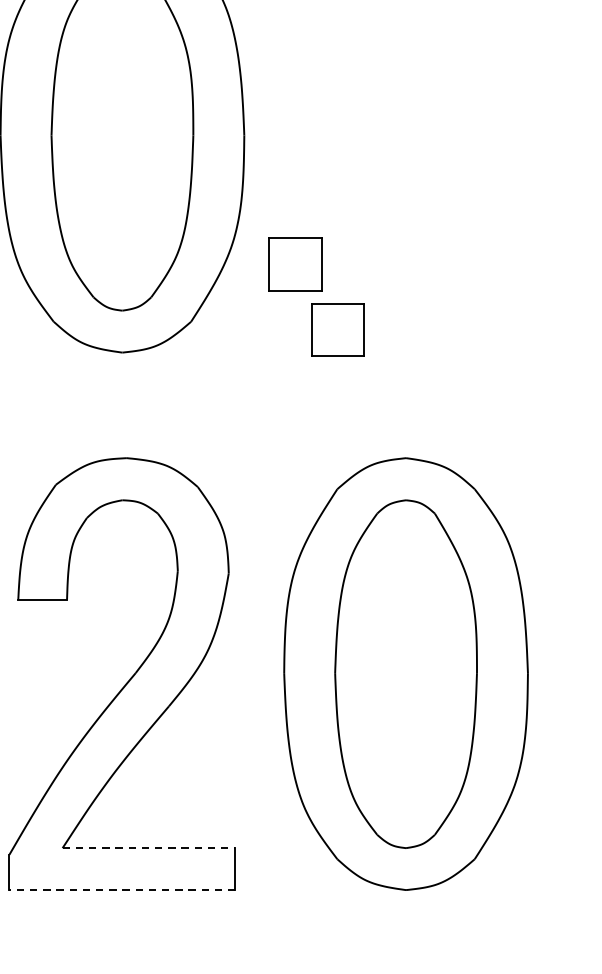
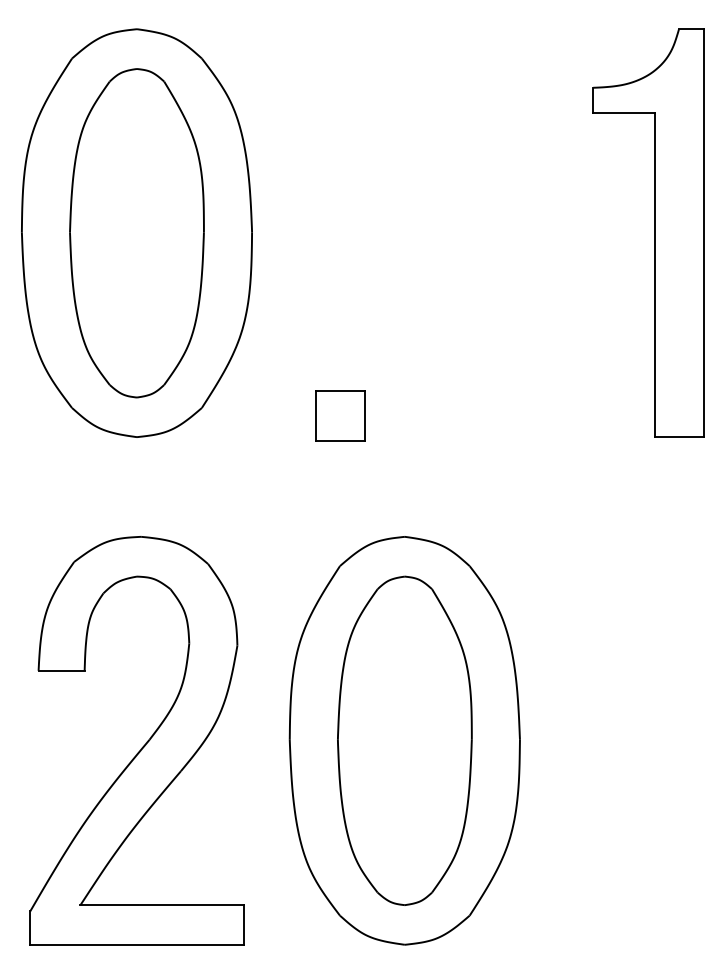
part: (295, 264) -> (300, 353), removed
line: (149, 848) -> (162, 905), dashed -> solid
line: (121, 889) -> (136, 944), dashed -> solid

